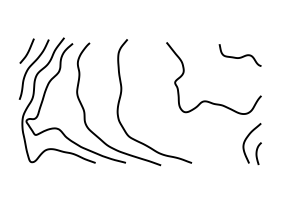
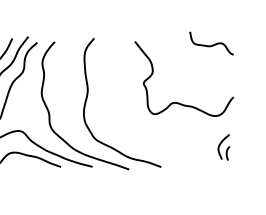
curve: (240, 56) -> (211, 44), moved
part: (251, 144) -> (223, 147), size x0.6

